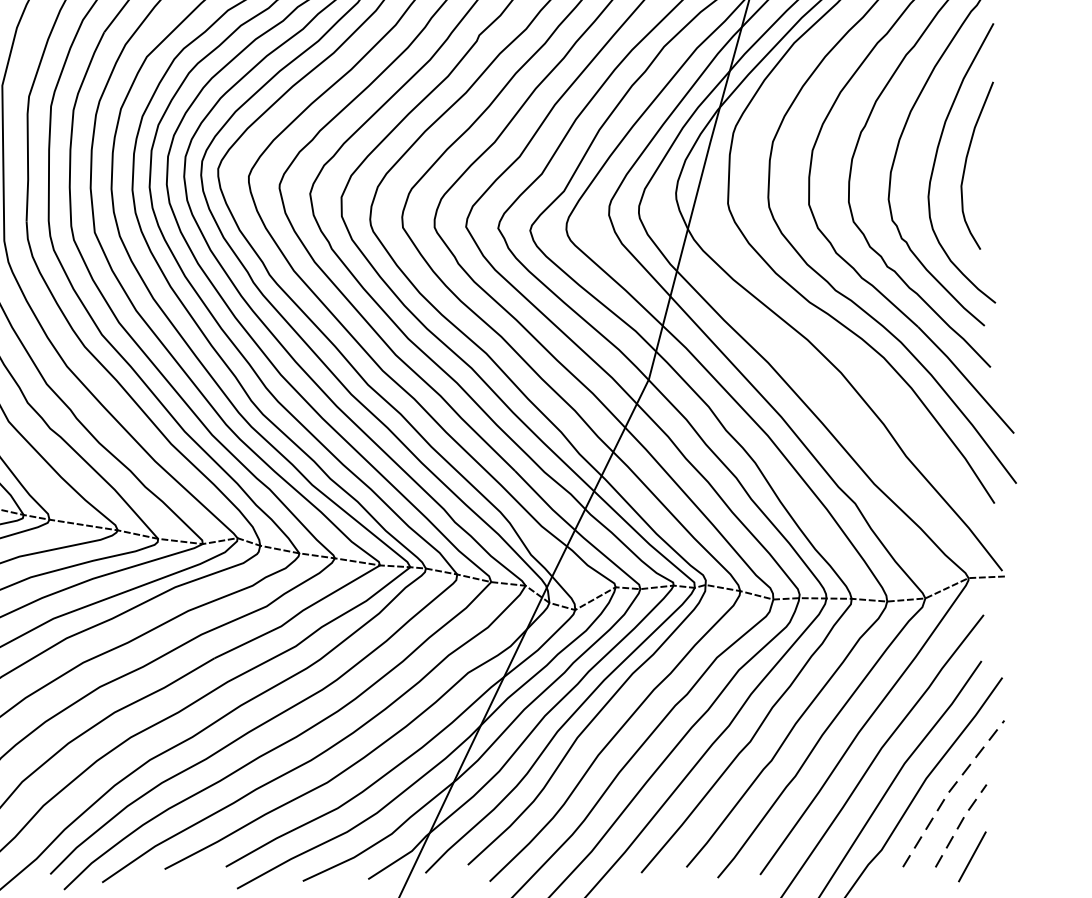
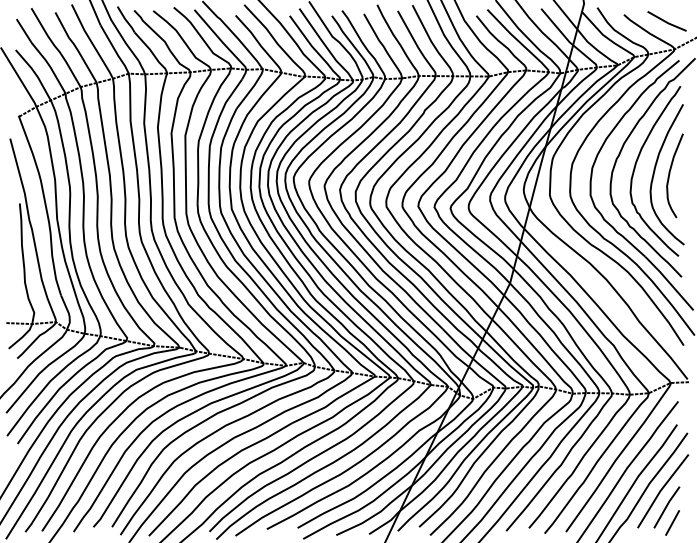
line: (948, 792) -> (660, 490), dashed -> solid
line: (960, 824) -> (666, 506), dashed -> solid

